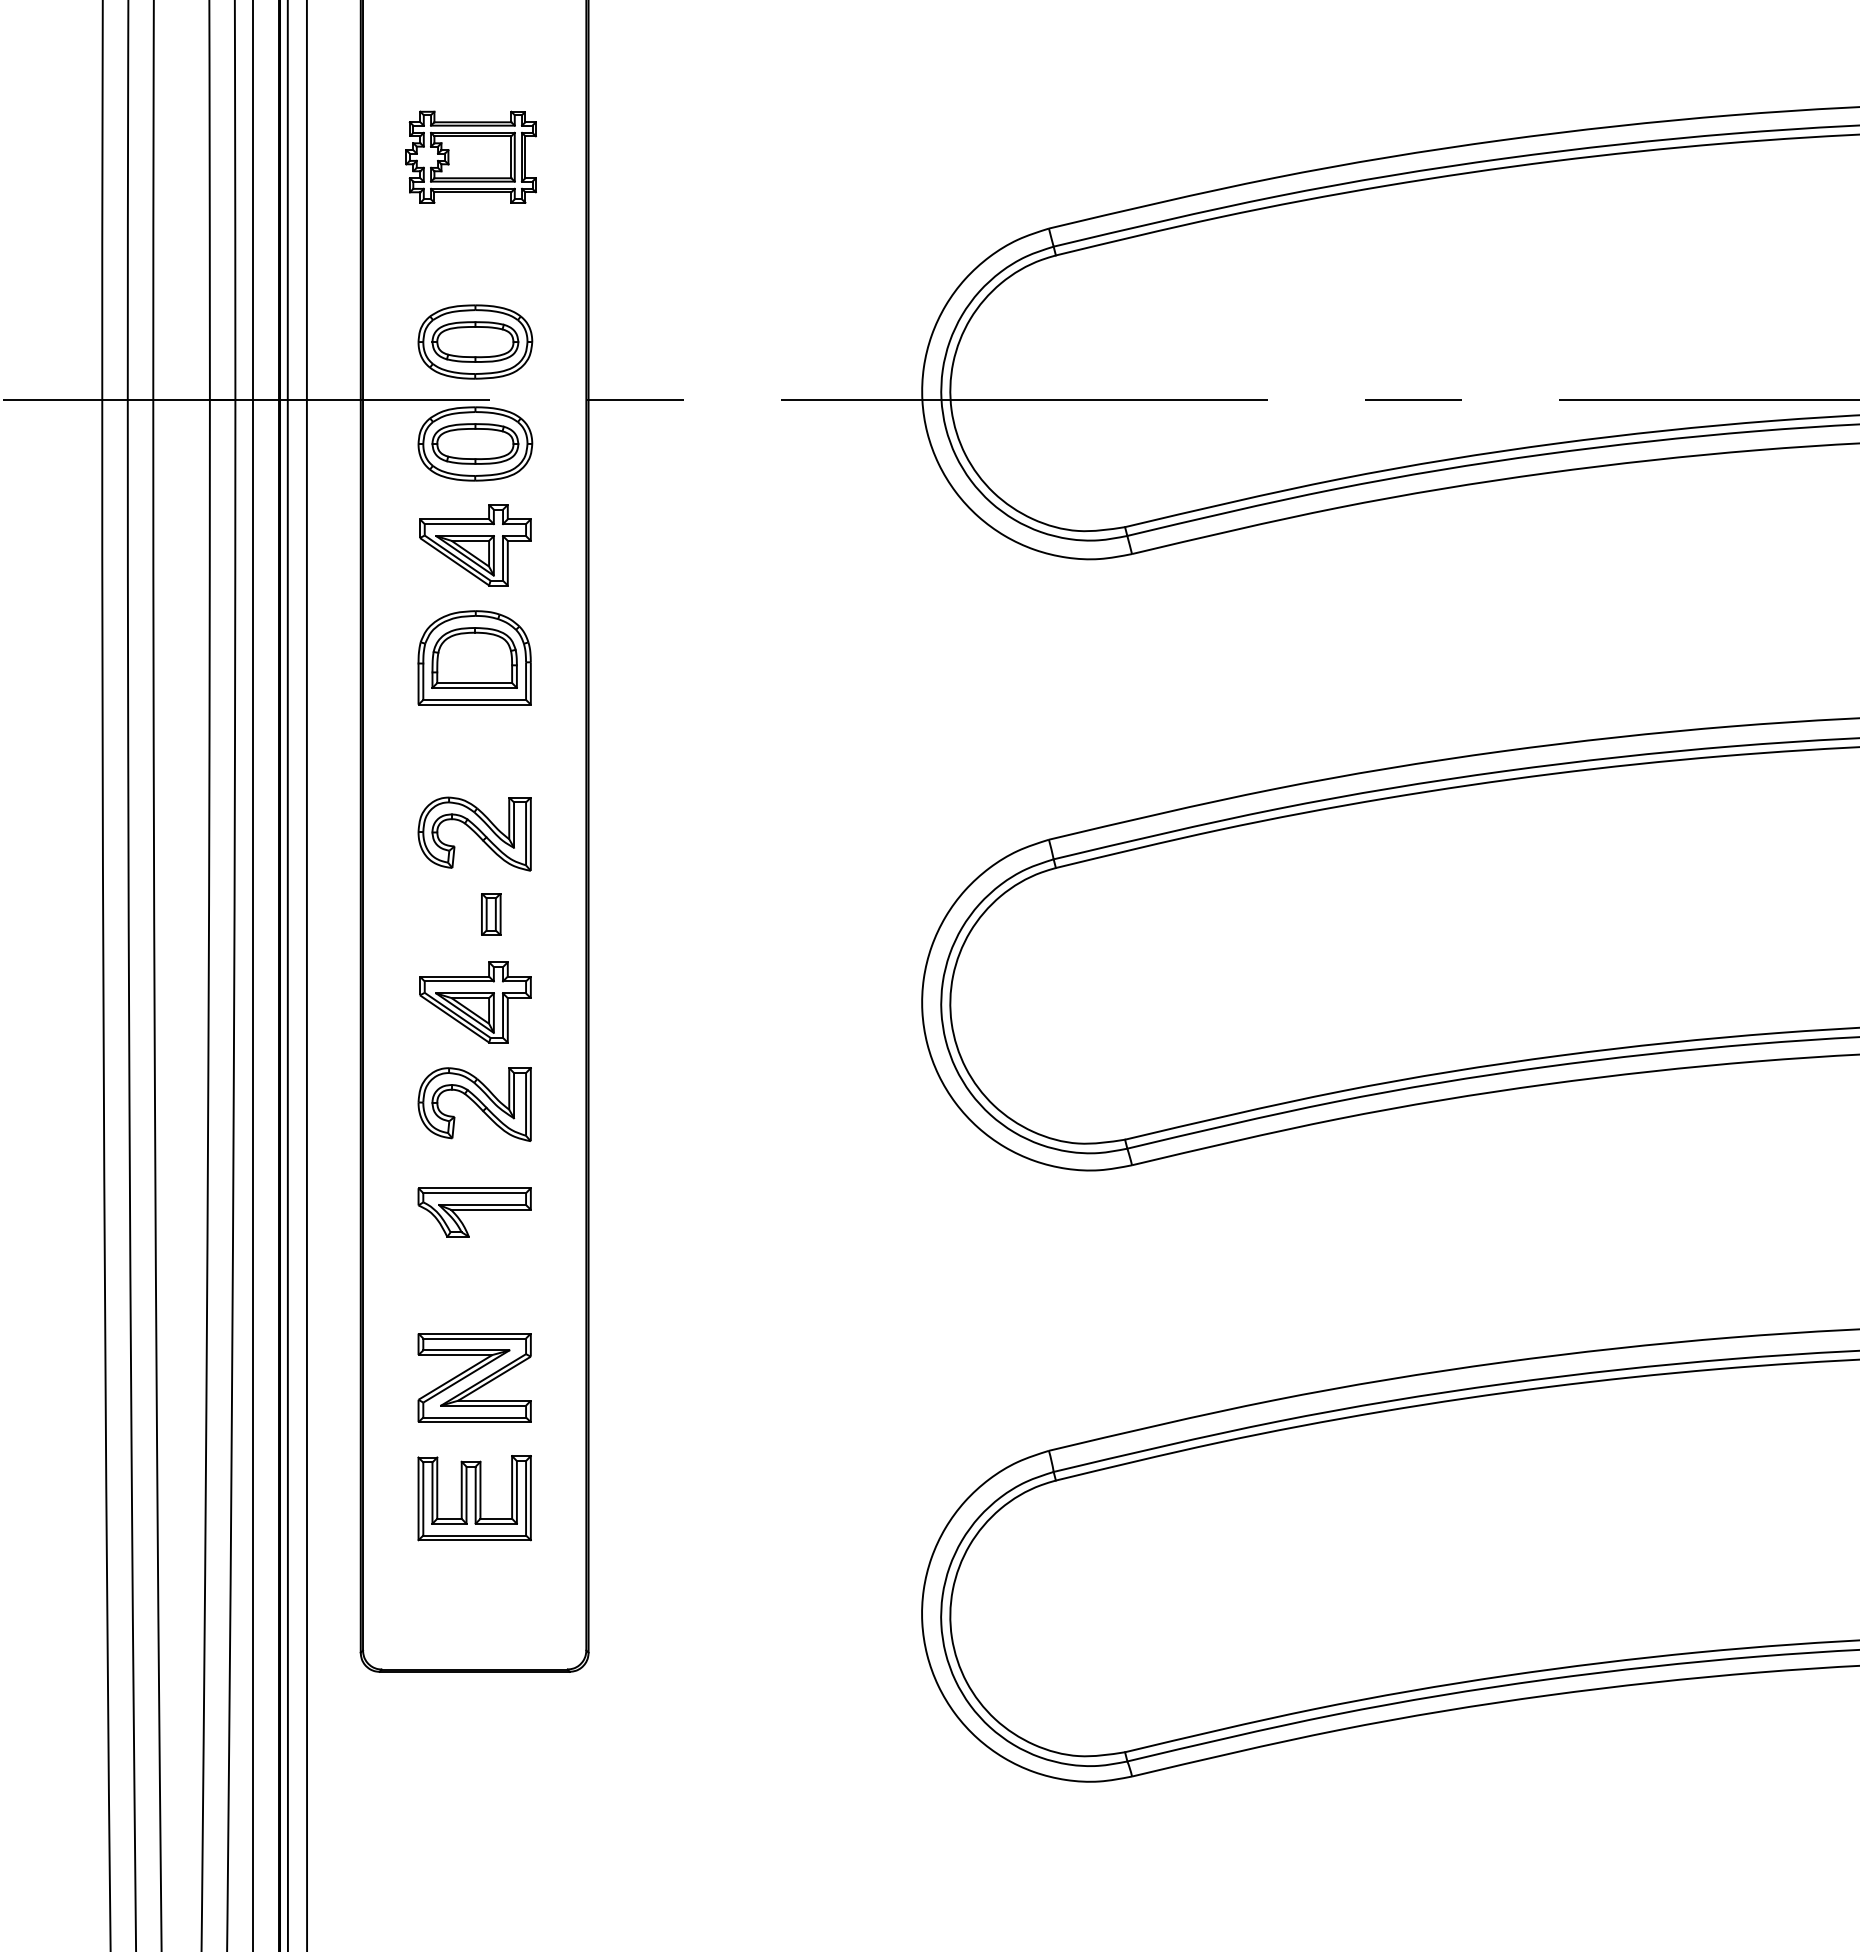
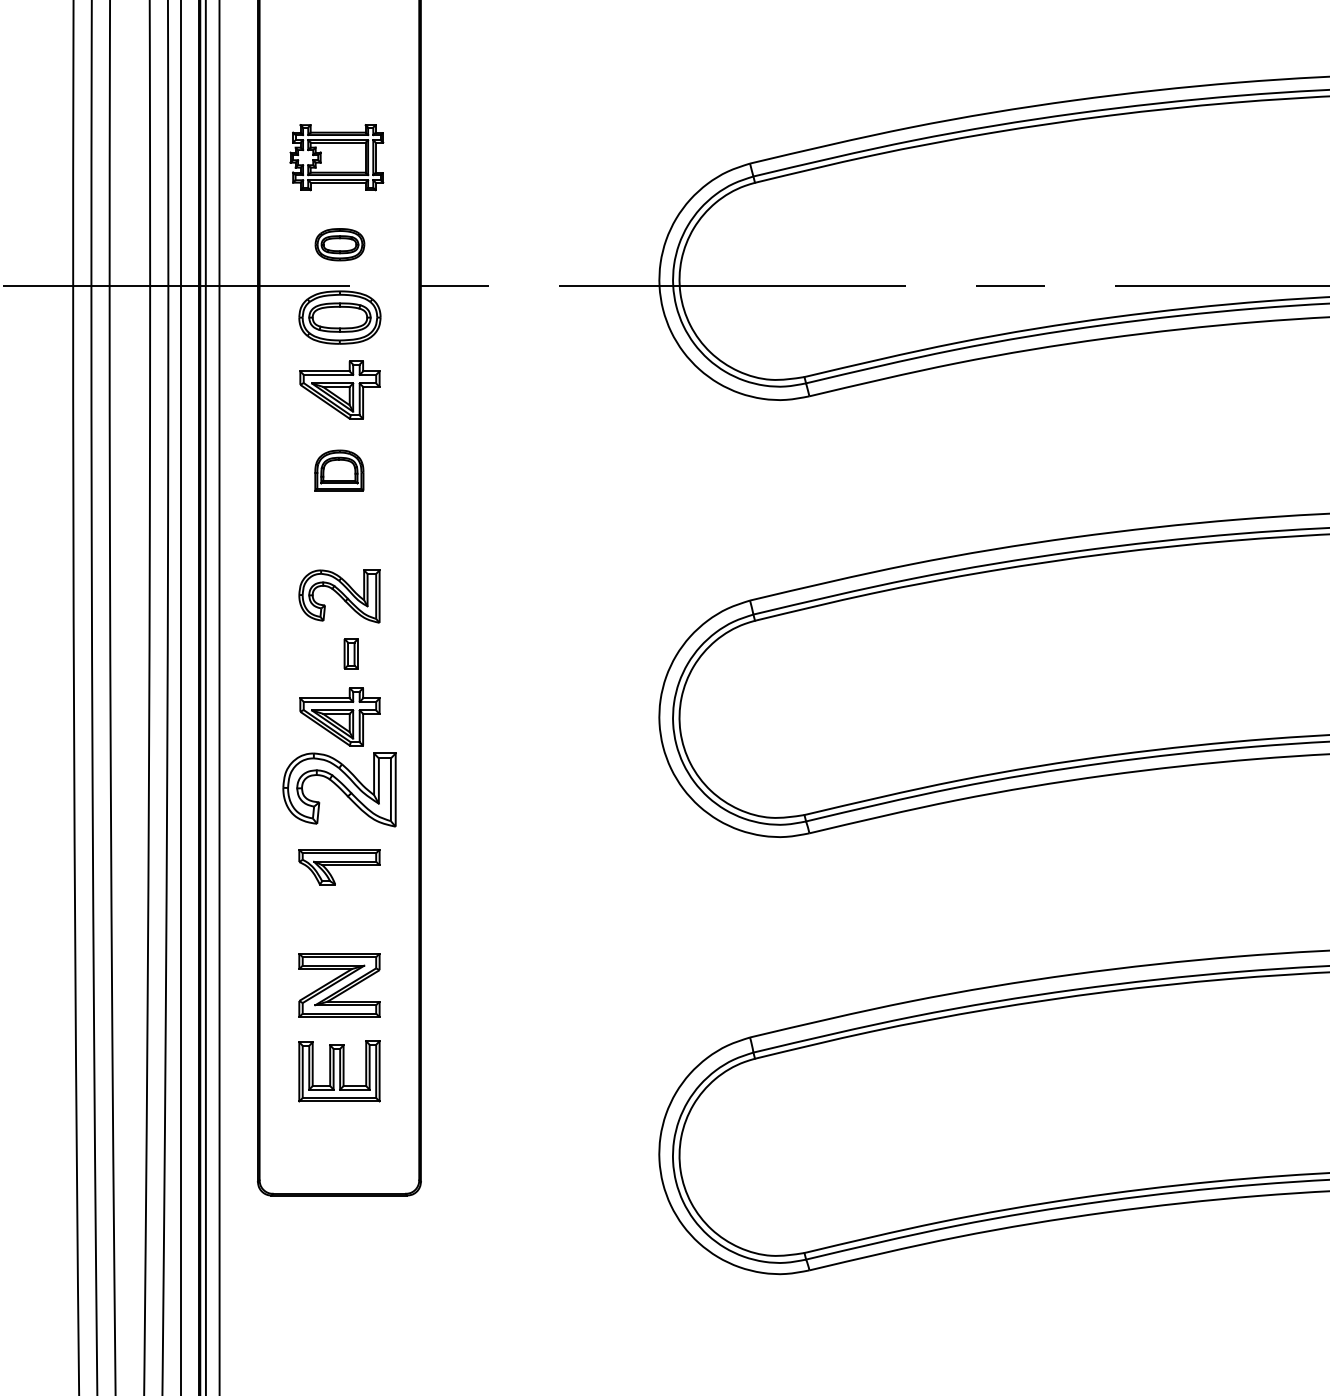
part: (470, 156) -> (336, 157), moved
part: (475, 341) -> (340, 244), size x0.6
part: (474, 657) -> (339, 470), size x0.6
part: (474, 1104) -> (339, 789), size x1.4

